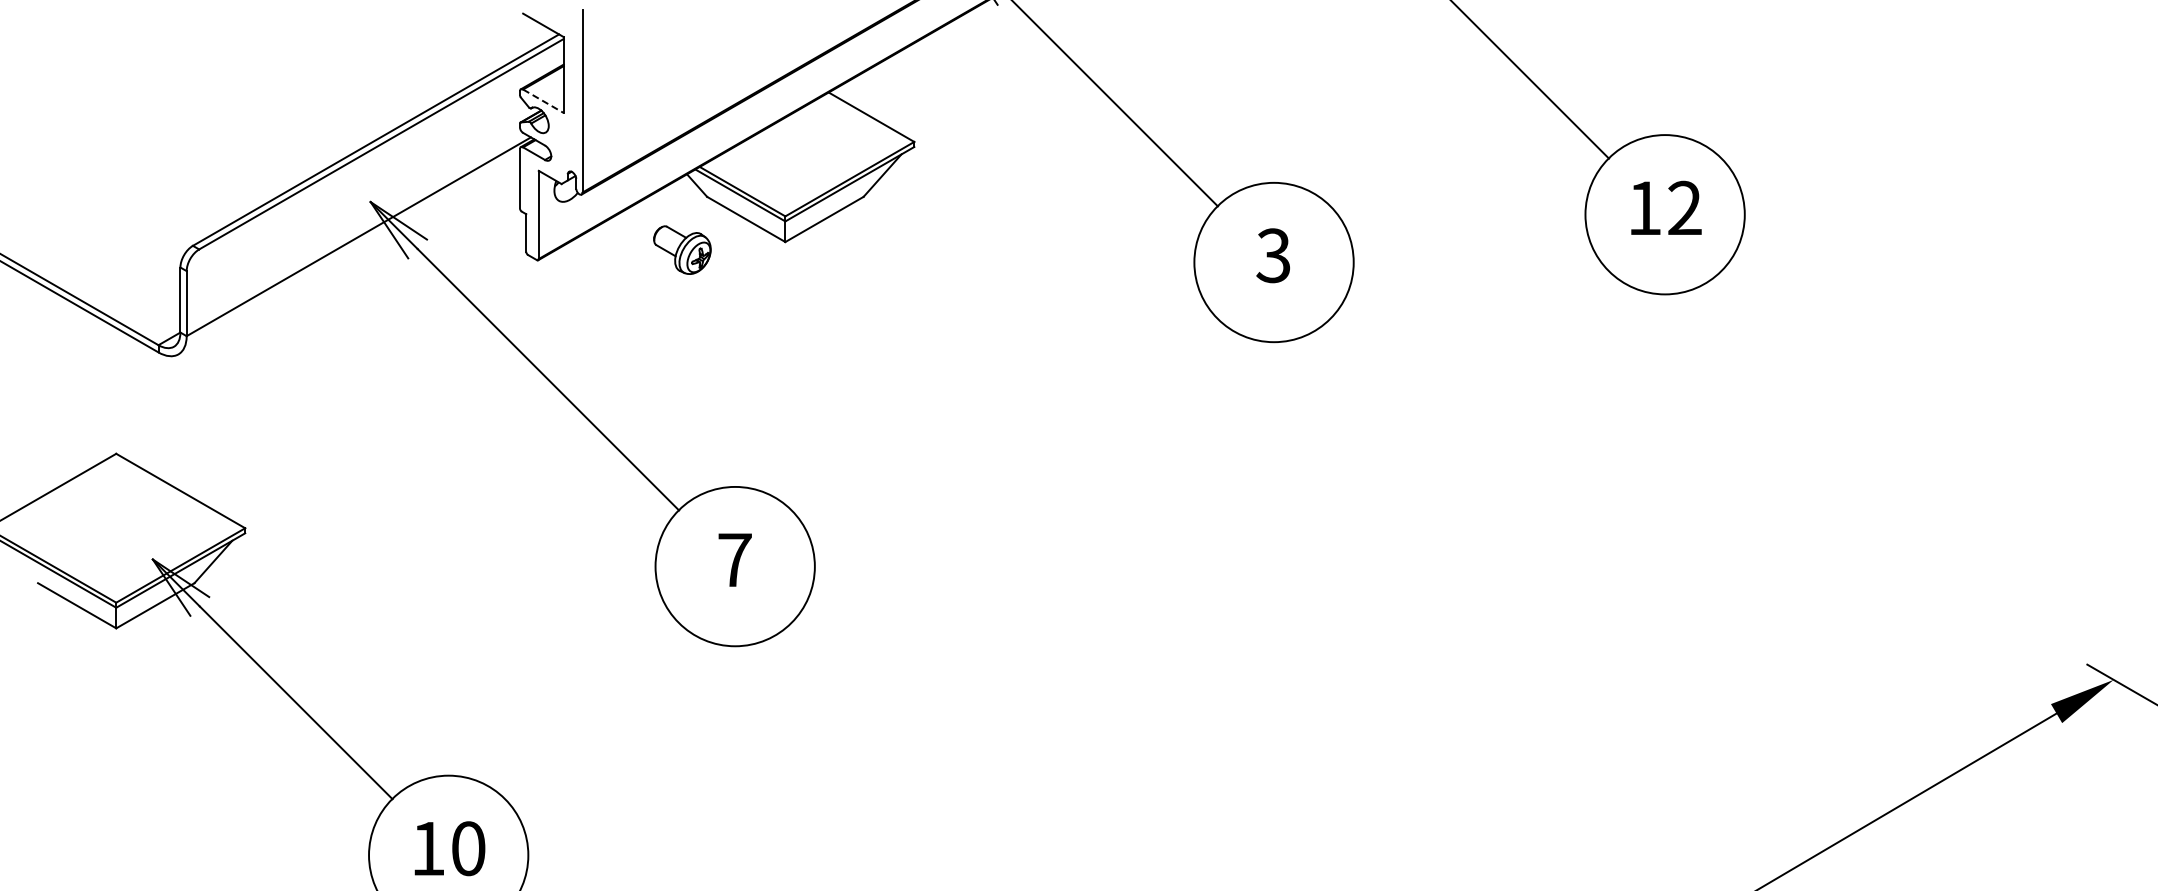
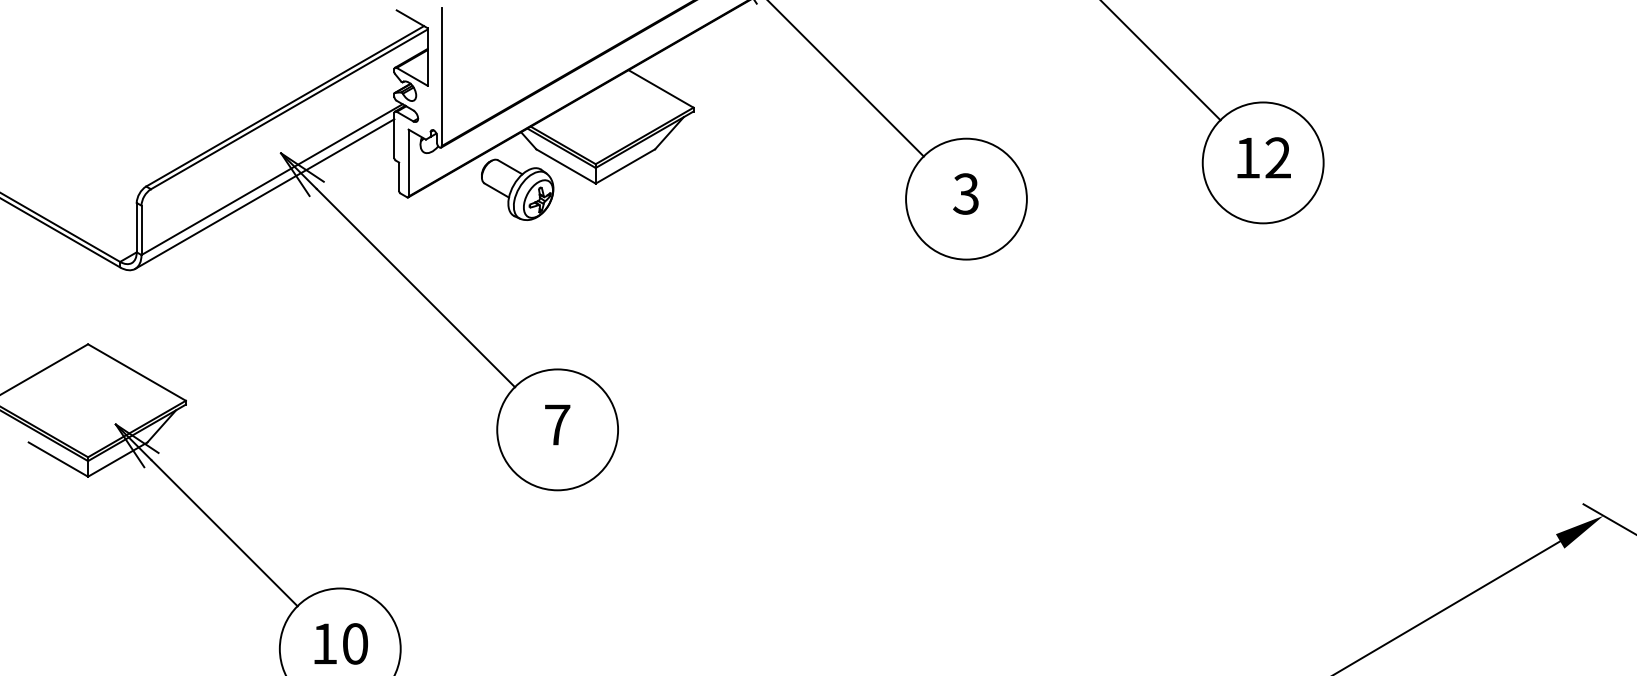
line: (543, 101) -> (412, 77), dashed -> solid
part: (682, 249) -> (517, 189), size x1.67
line: (349, 255) -> (265, 193), added

